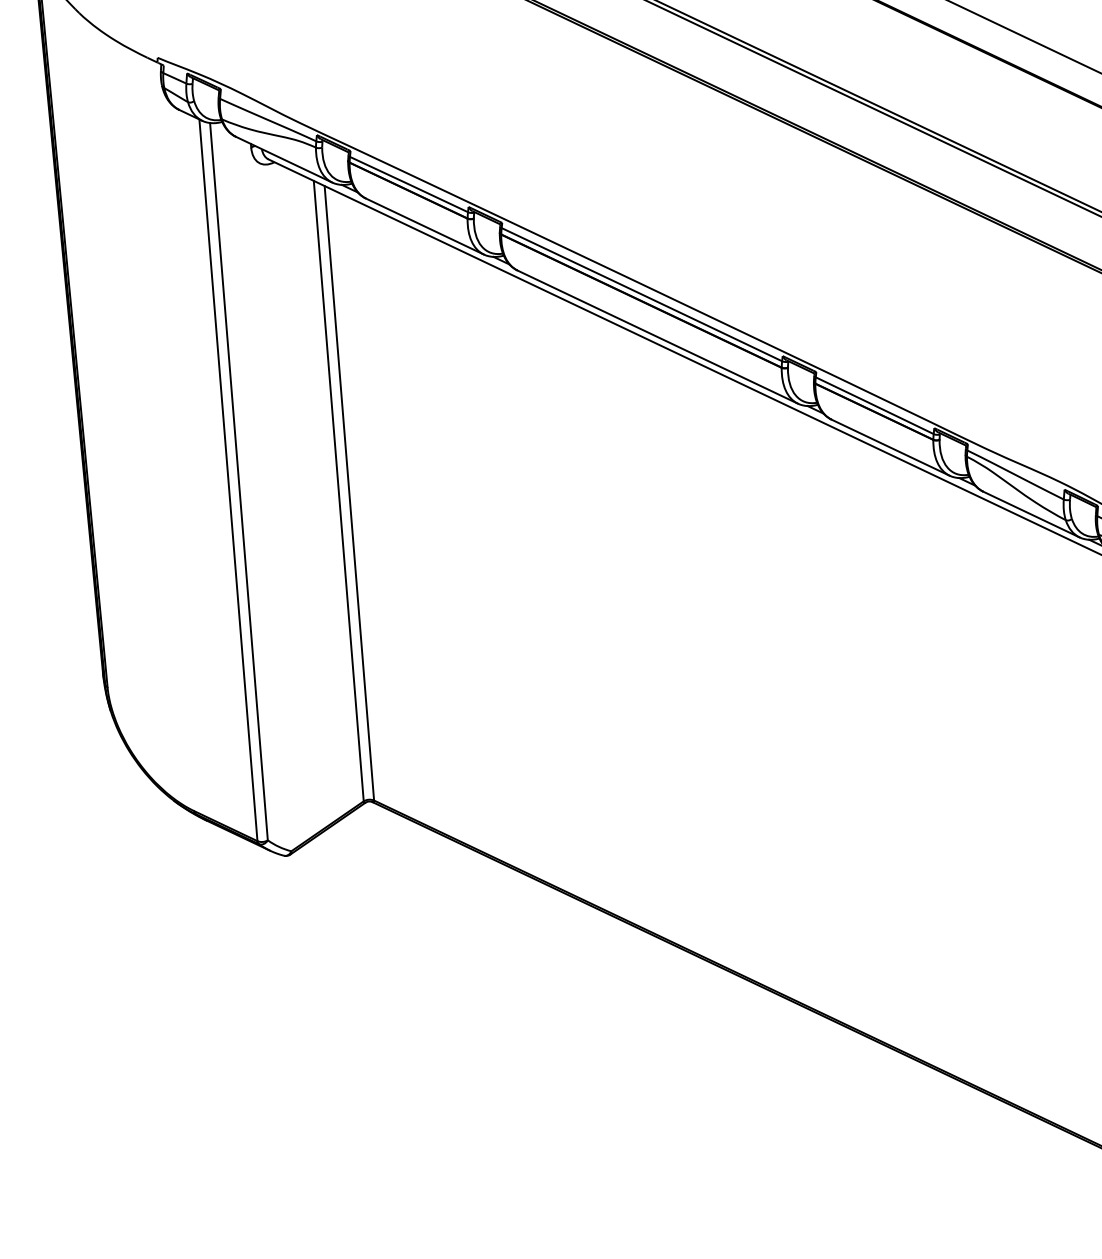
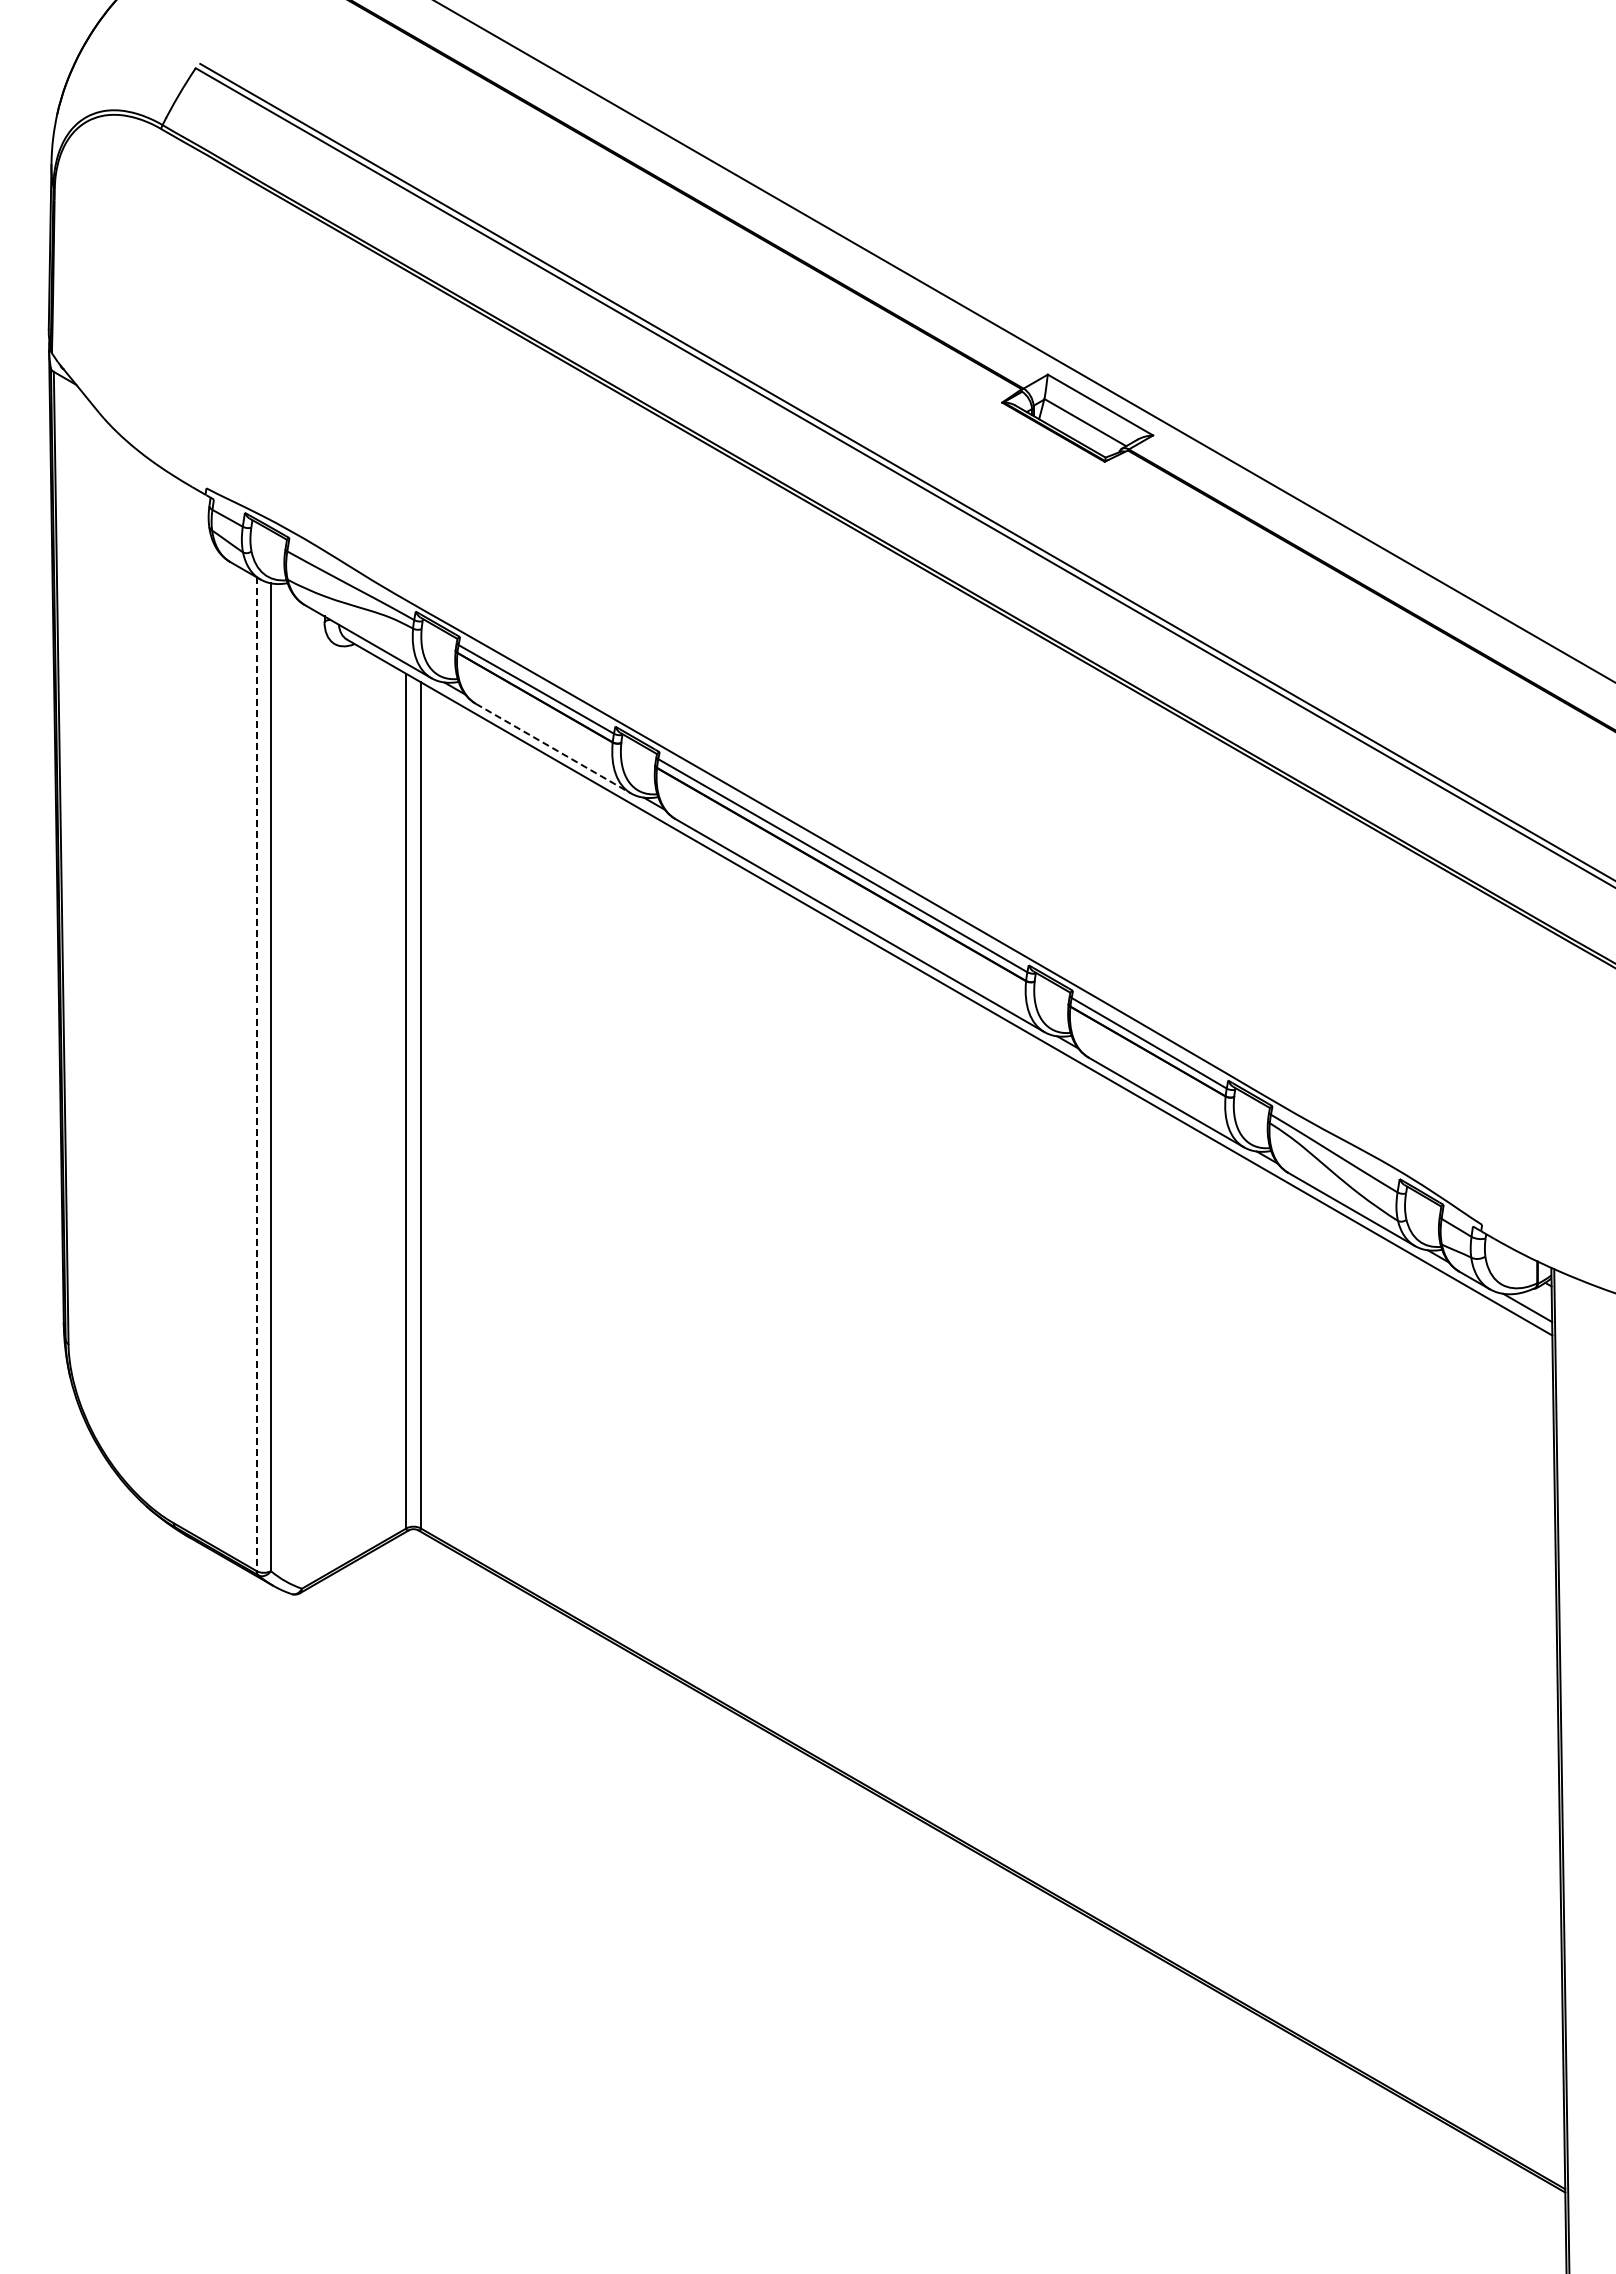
line: (424, 226) -> (553, 748), solid -> dashed
line: (228, 480) -> (256, 1074), solid -> dashed

